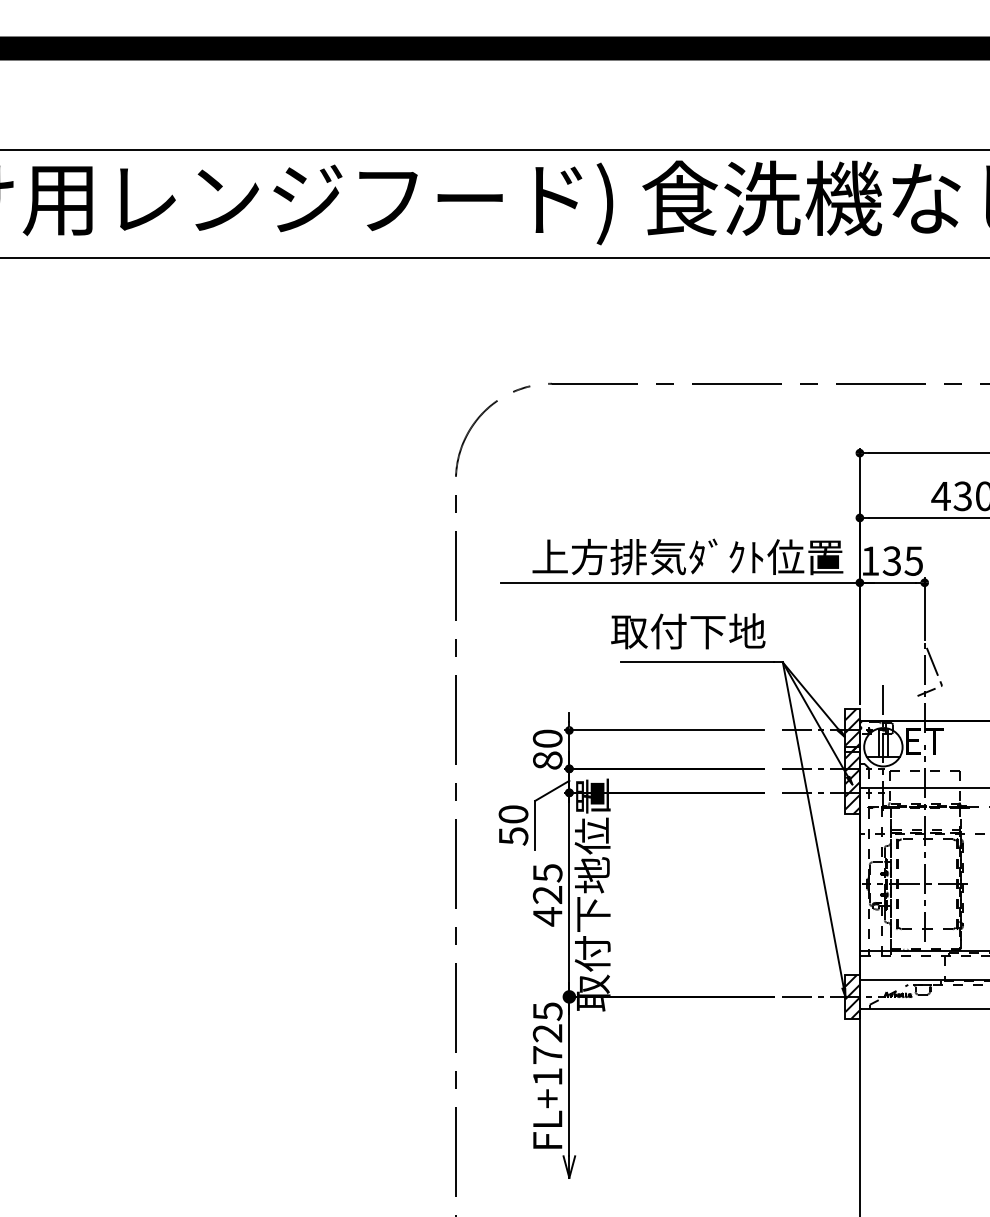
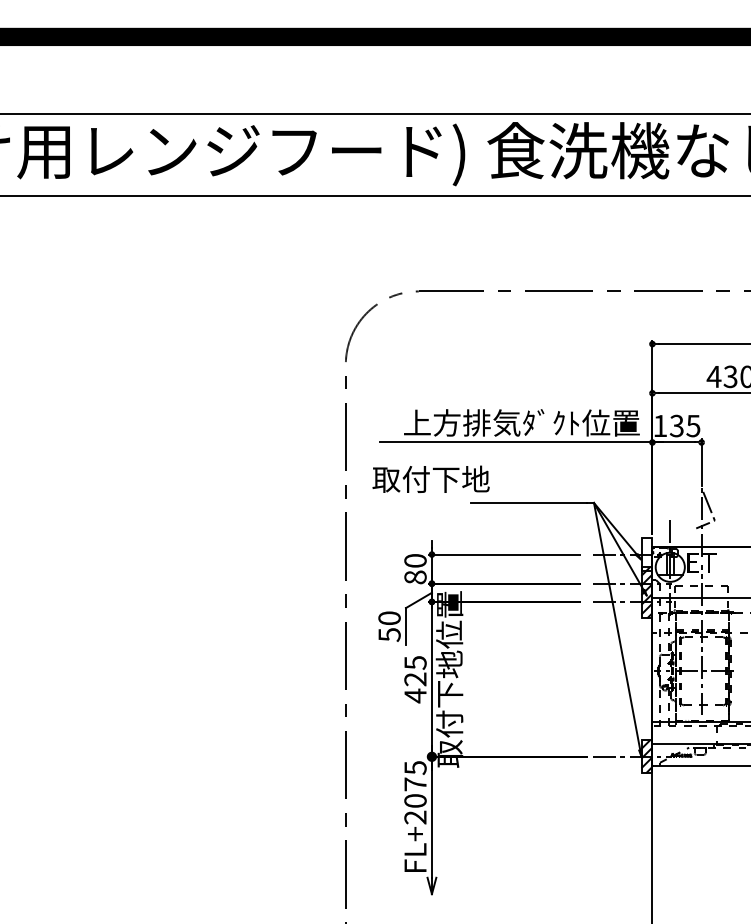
text: (688, 631) -> (431, 479), moved
hatch: (852, 730) -> (646, 554), removed
text: (547, 1054) -> (415, 800), FL+1725 -> FL+2075

